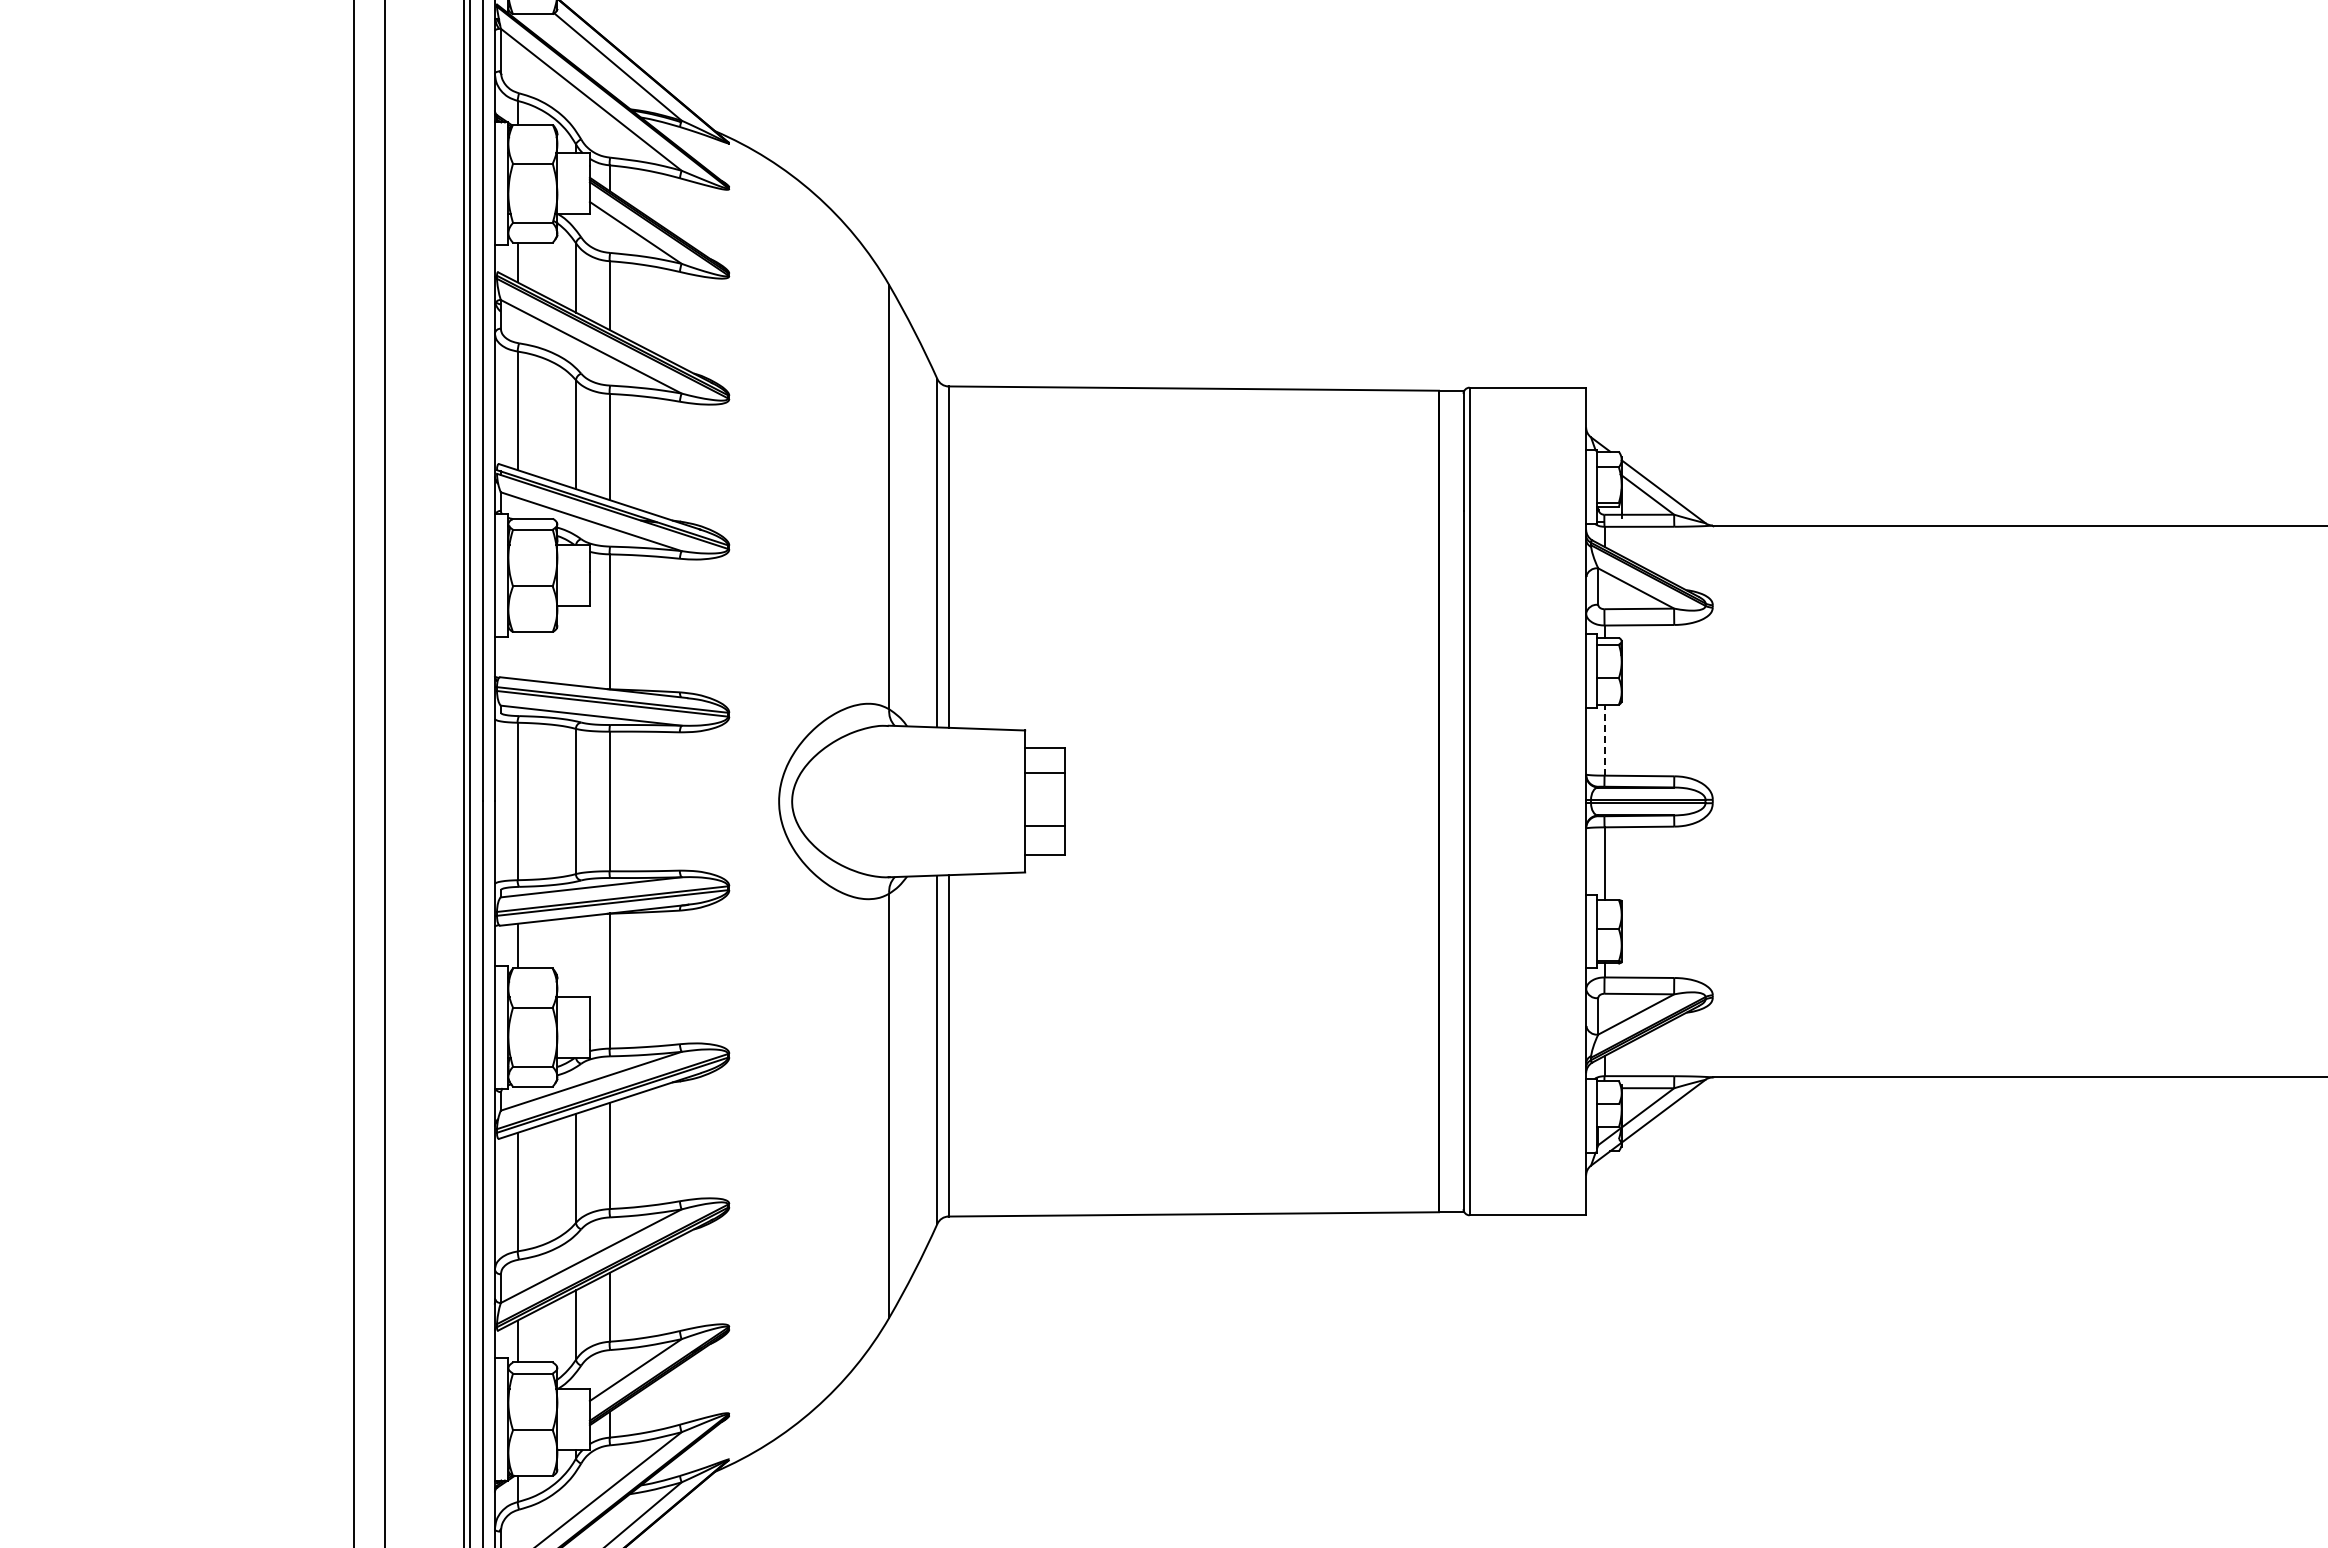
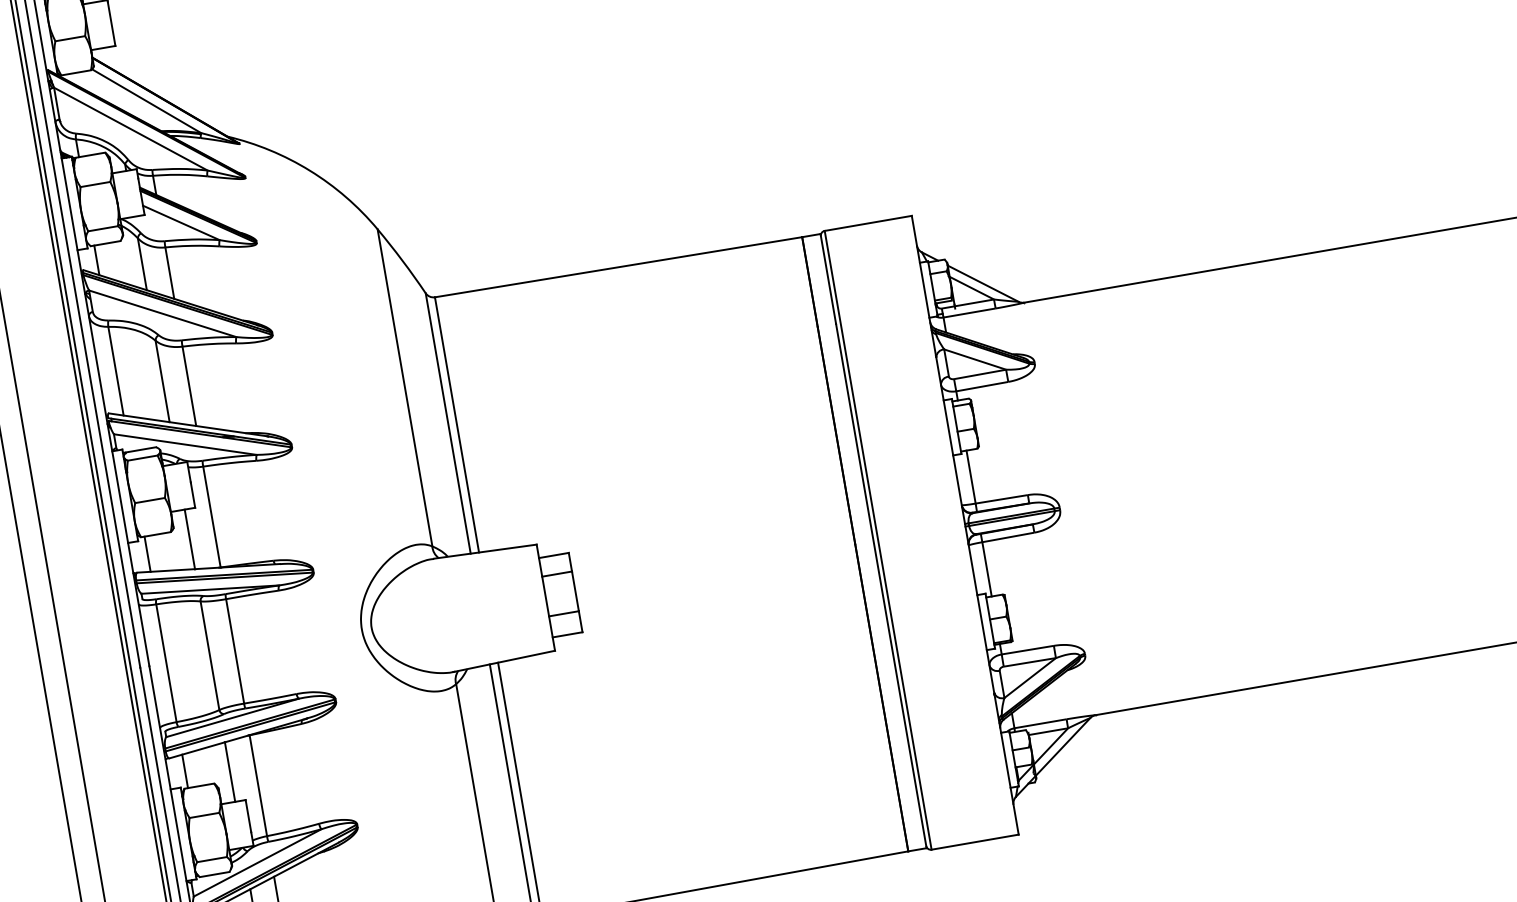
line: (575, 646) -> (189, 539), added
line: (517, 655) -> (147, 554), added
line: (1604, 739) -> (970, 476), dashed -> solid
line: (575, 956) -> (229, 771), added

